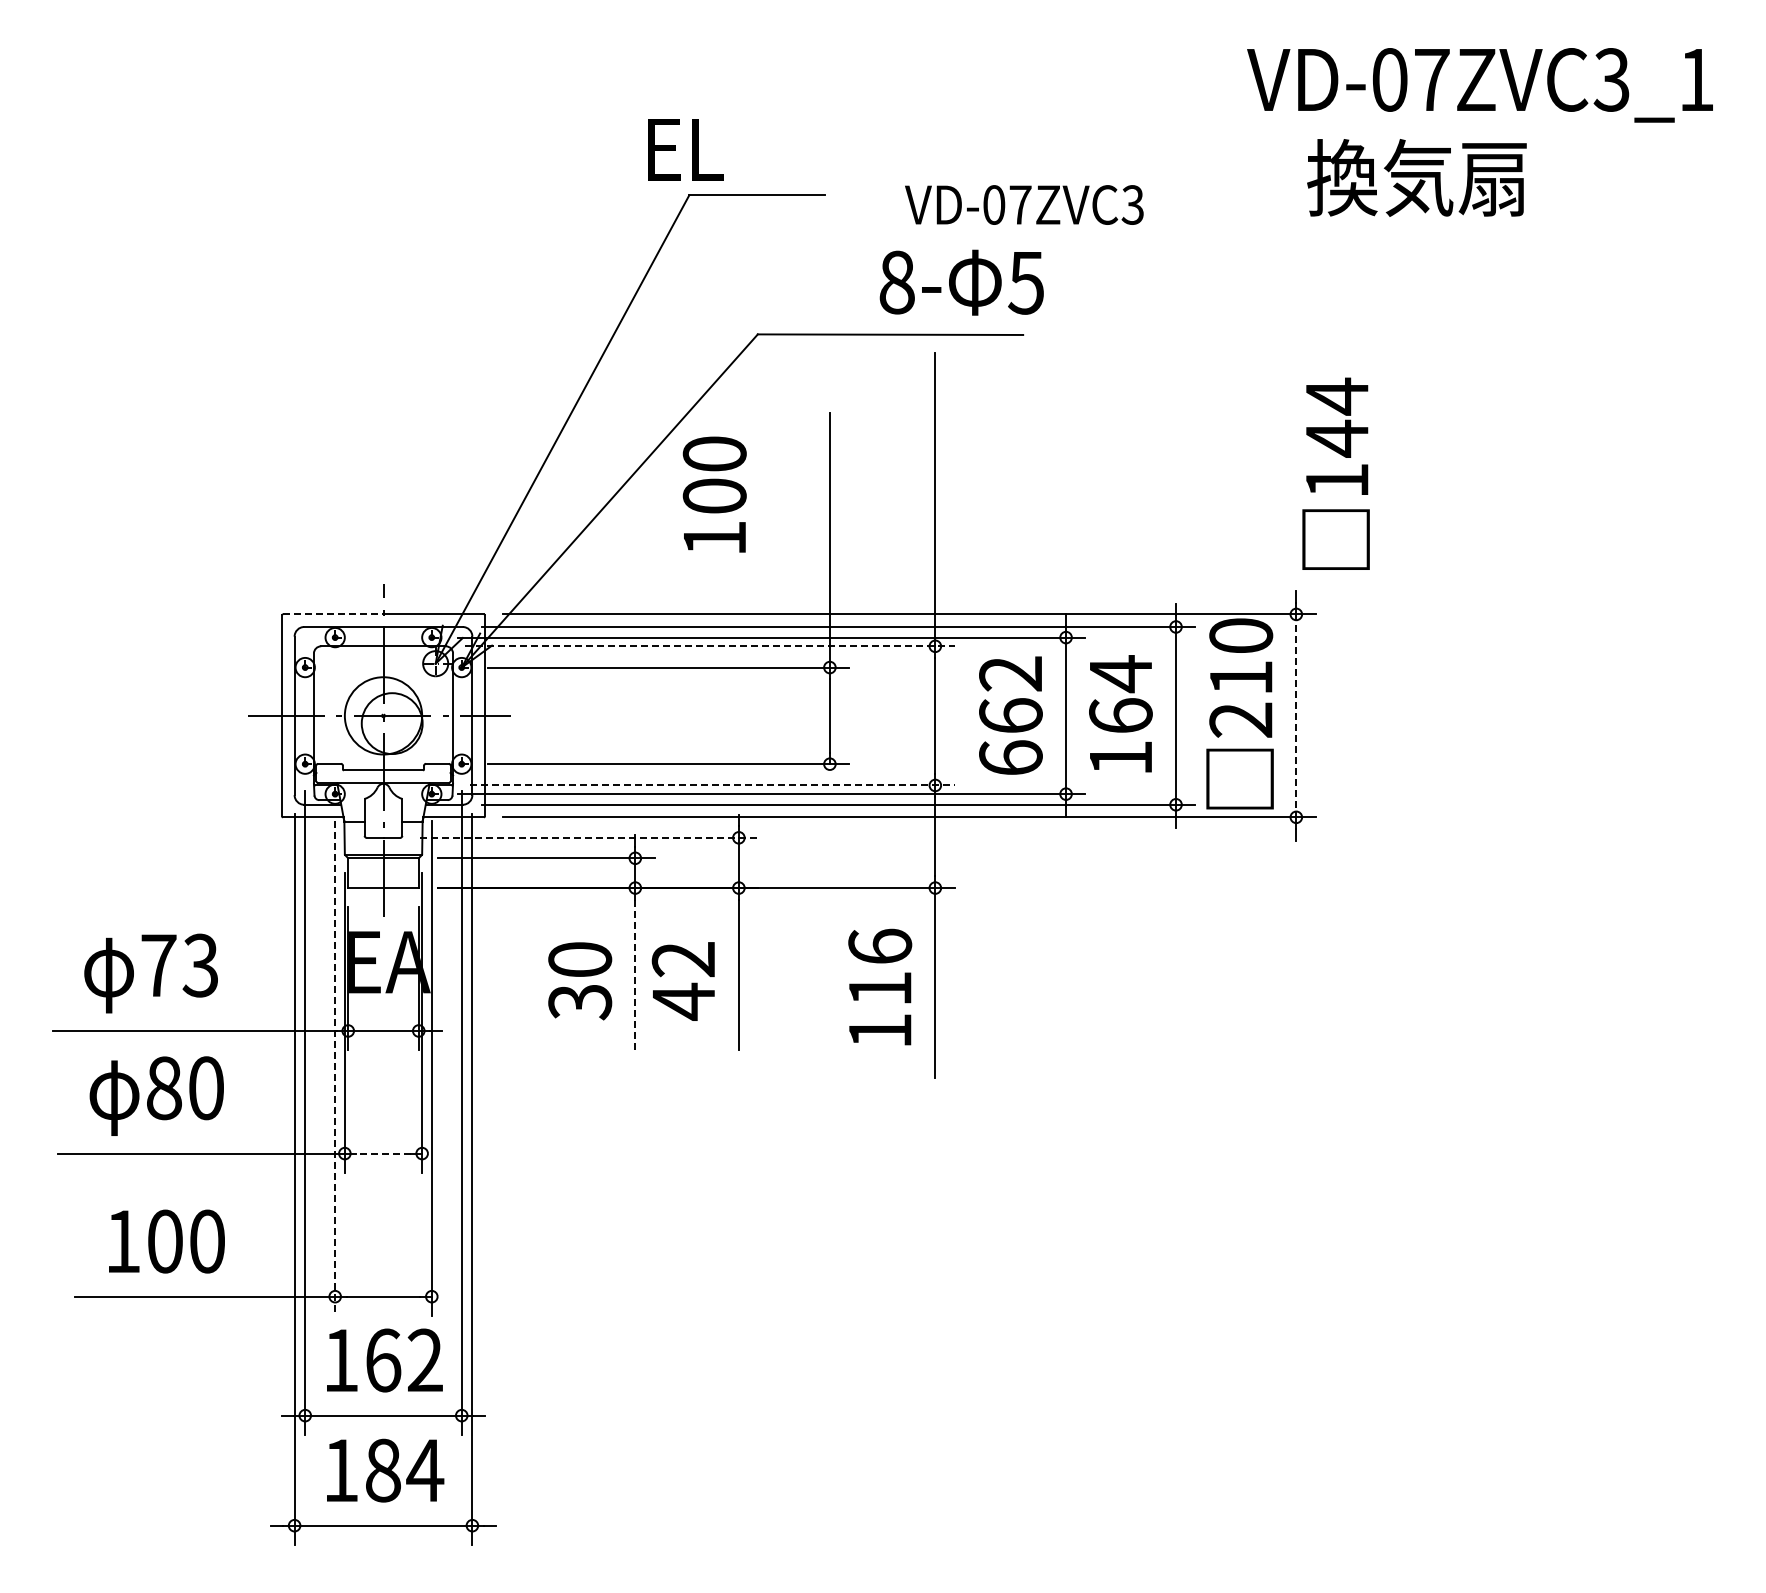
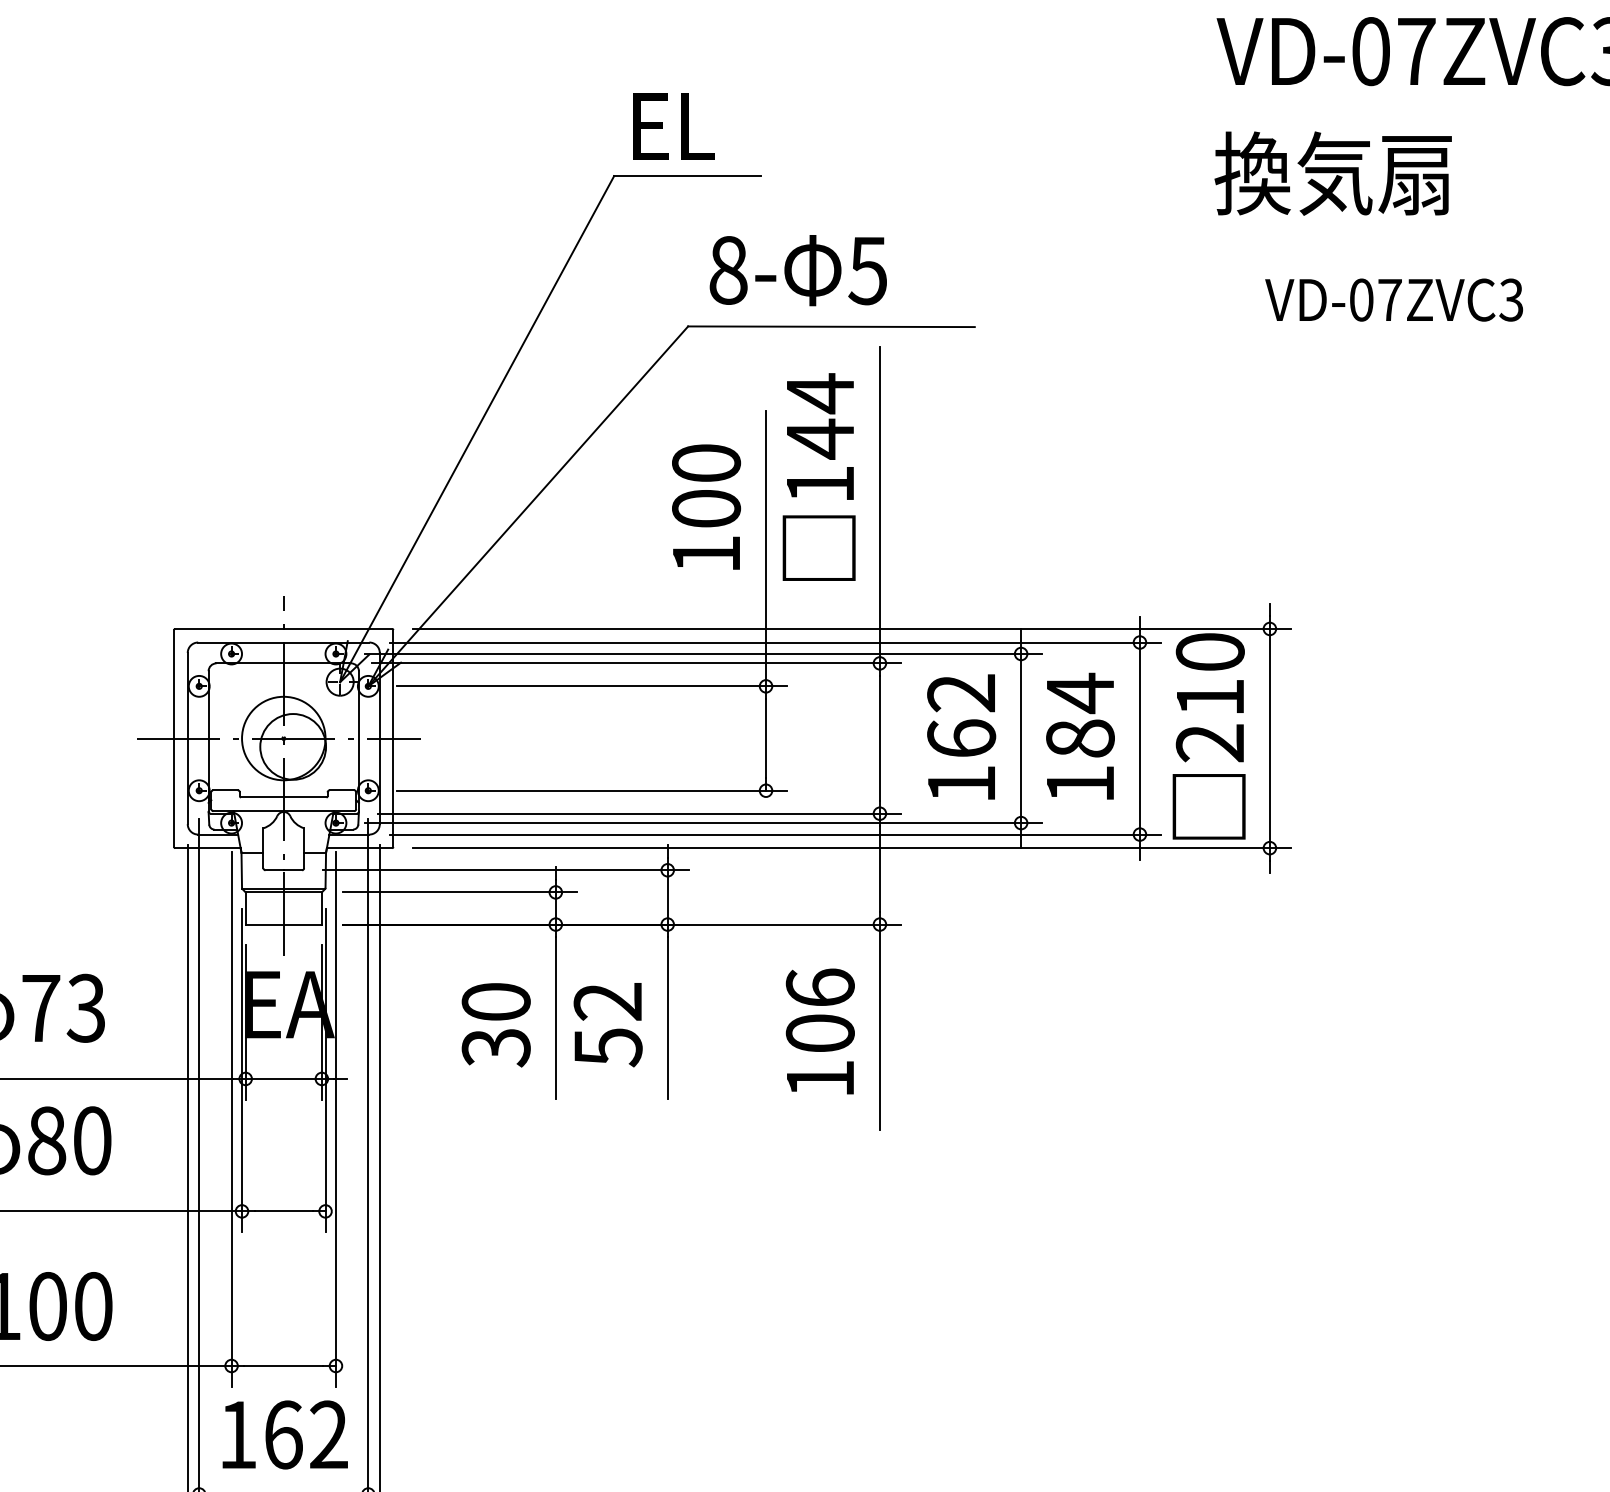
text: (685, 149) -> (673, 126), moved
text: (1416, 177) -> (1332, 173), moved
text: (1024, 204) -> (1394, 299), moved
text: (961, 282) -> (797, 270), moved
text: (1335, 473) -> (818, 476), moved
text: (714, 494) -> (706, 506), moved
line: (333, 614) -> (229, 629), dashed -> solid
line: (709, 646) -> (635, 663), dashed -> solid
text: (1120, 715) -> (1079, 738), 164 -> 184
line: (1296, 716) -> (1270, 739), dashed -> solid
text: (1010, 757) -> (961, 783), 662 -> 162
line: (713, 785) -> (640, 813), dashed -> solid
line: (589, 837) -> (506, 869), dashed -> solid
line: (635, 975) -> (556, 1019), dashed -> solid
text: (880, 988) -> (820, 1033), 116 -> 106
text: (684, 1001) -> (608, 1047), 42 -> 52
line: (335, 1068) -> (231, 1119), dashed -> solid
line: (383, 1153) -> (283, 1211), dashed -> solid

